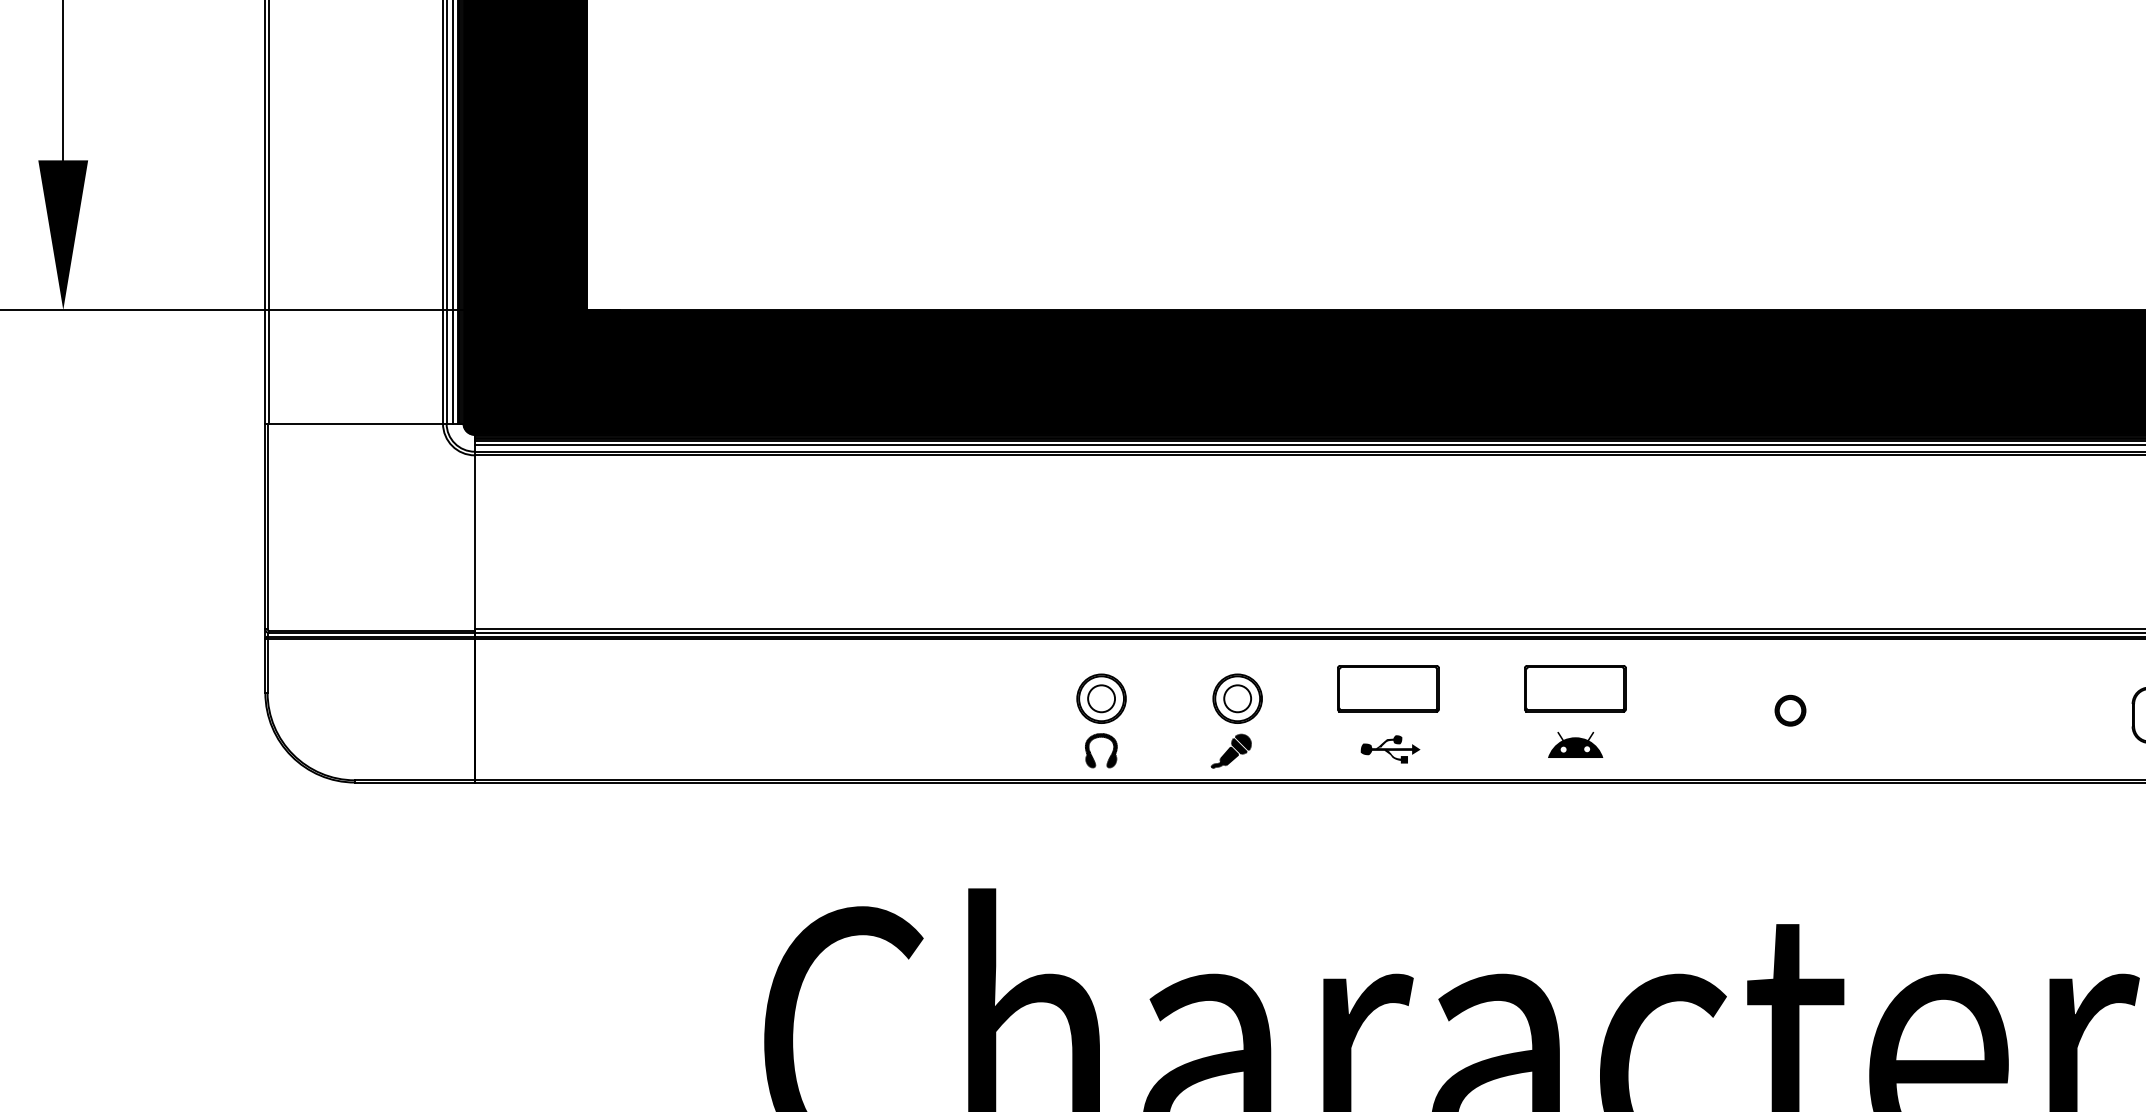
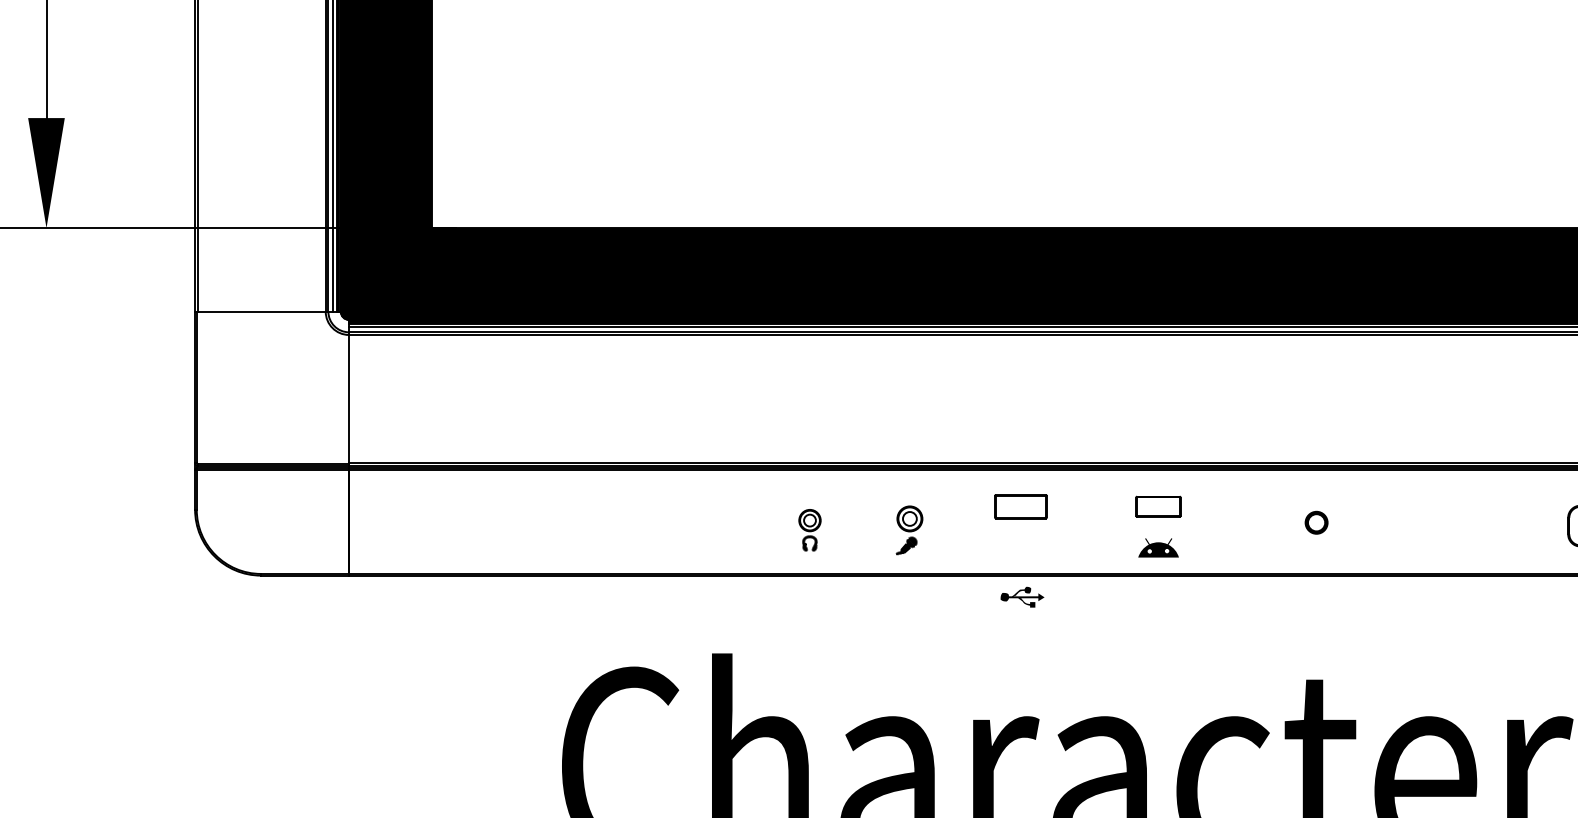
part: (1387, 688) -> (1020, 506), size x0.7
part: (1575, 688) -> (1158, 506), size x0.6
part: (1100, 721) -> (809, 530), size x0.6
part: (1236, 721) -> (909, 530), size x0.7
part: (1390, 748) -> (1022, 596), moved

